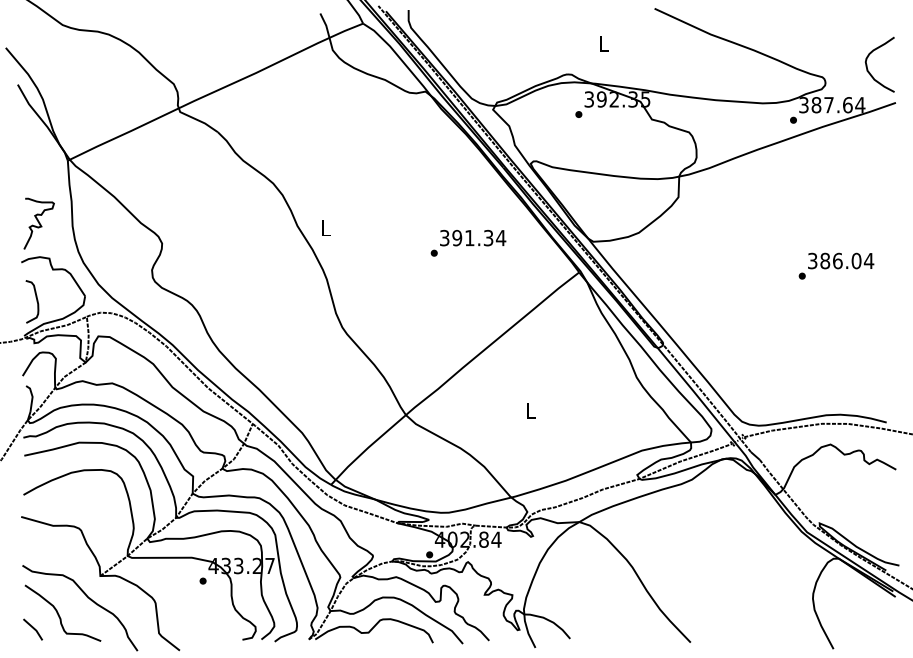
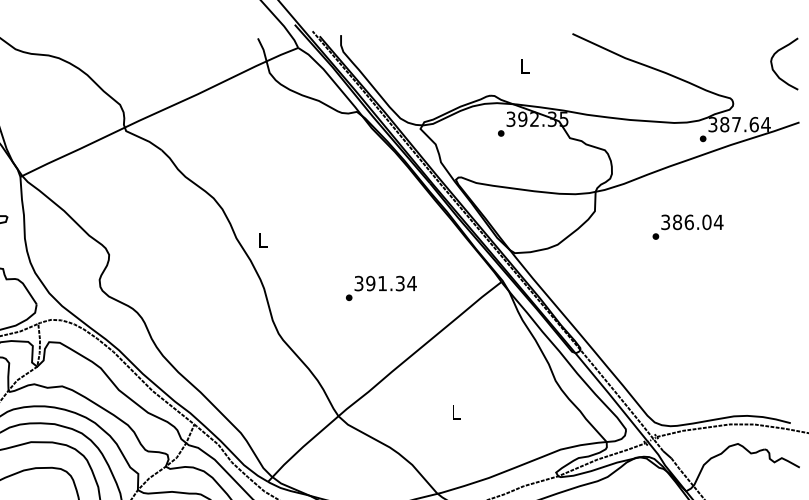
curve: (867, 64) -> (772, 63), moved
text: (468, 243) -> (381, 288), moved
text: (836, 265) -> (688, 226), moved

